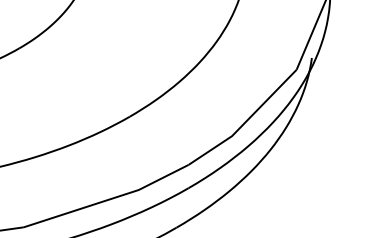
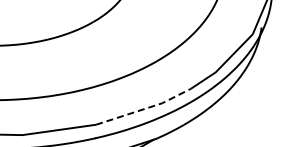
line: (109, 199) -> (145, 108), solid -> dashed

